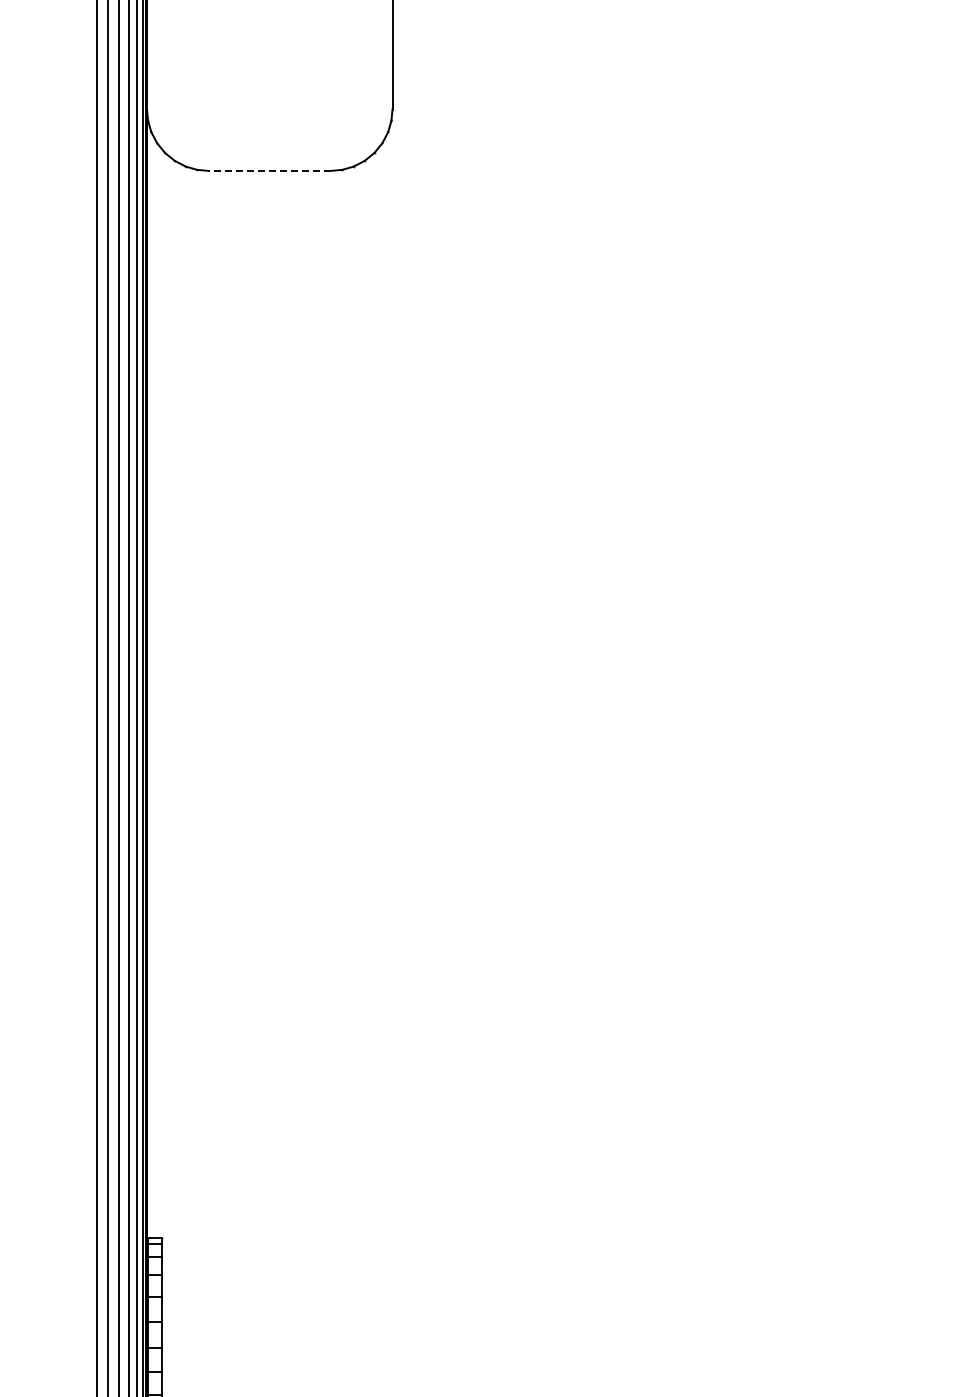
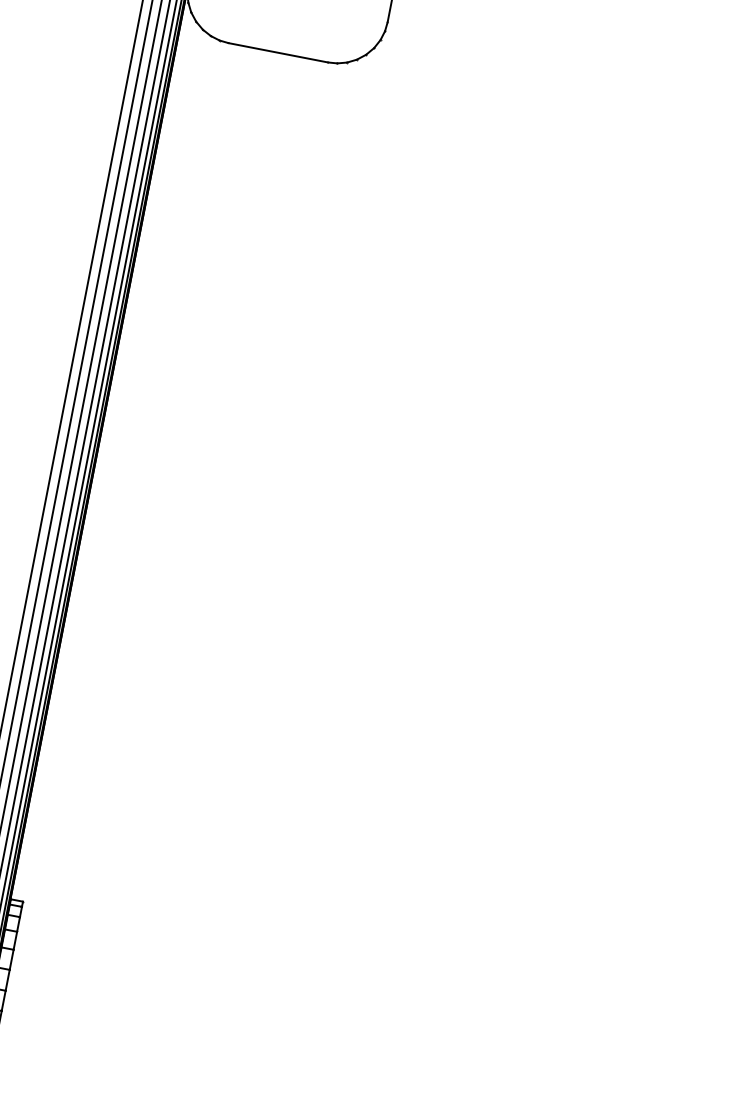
line: (269, 170) -> (278, 52), dashed -> solid

